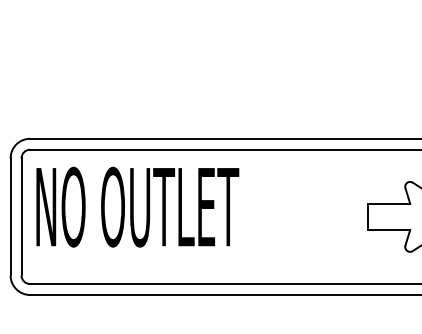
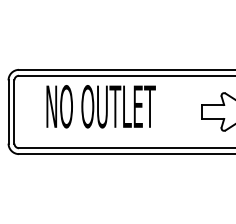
text: (136, 206) -> (100, 106), moved

